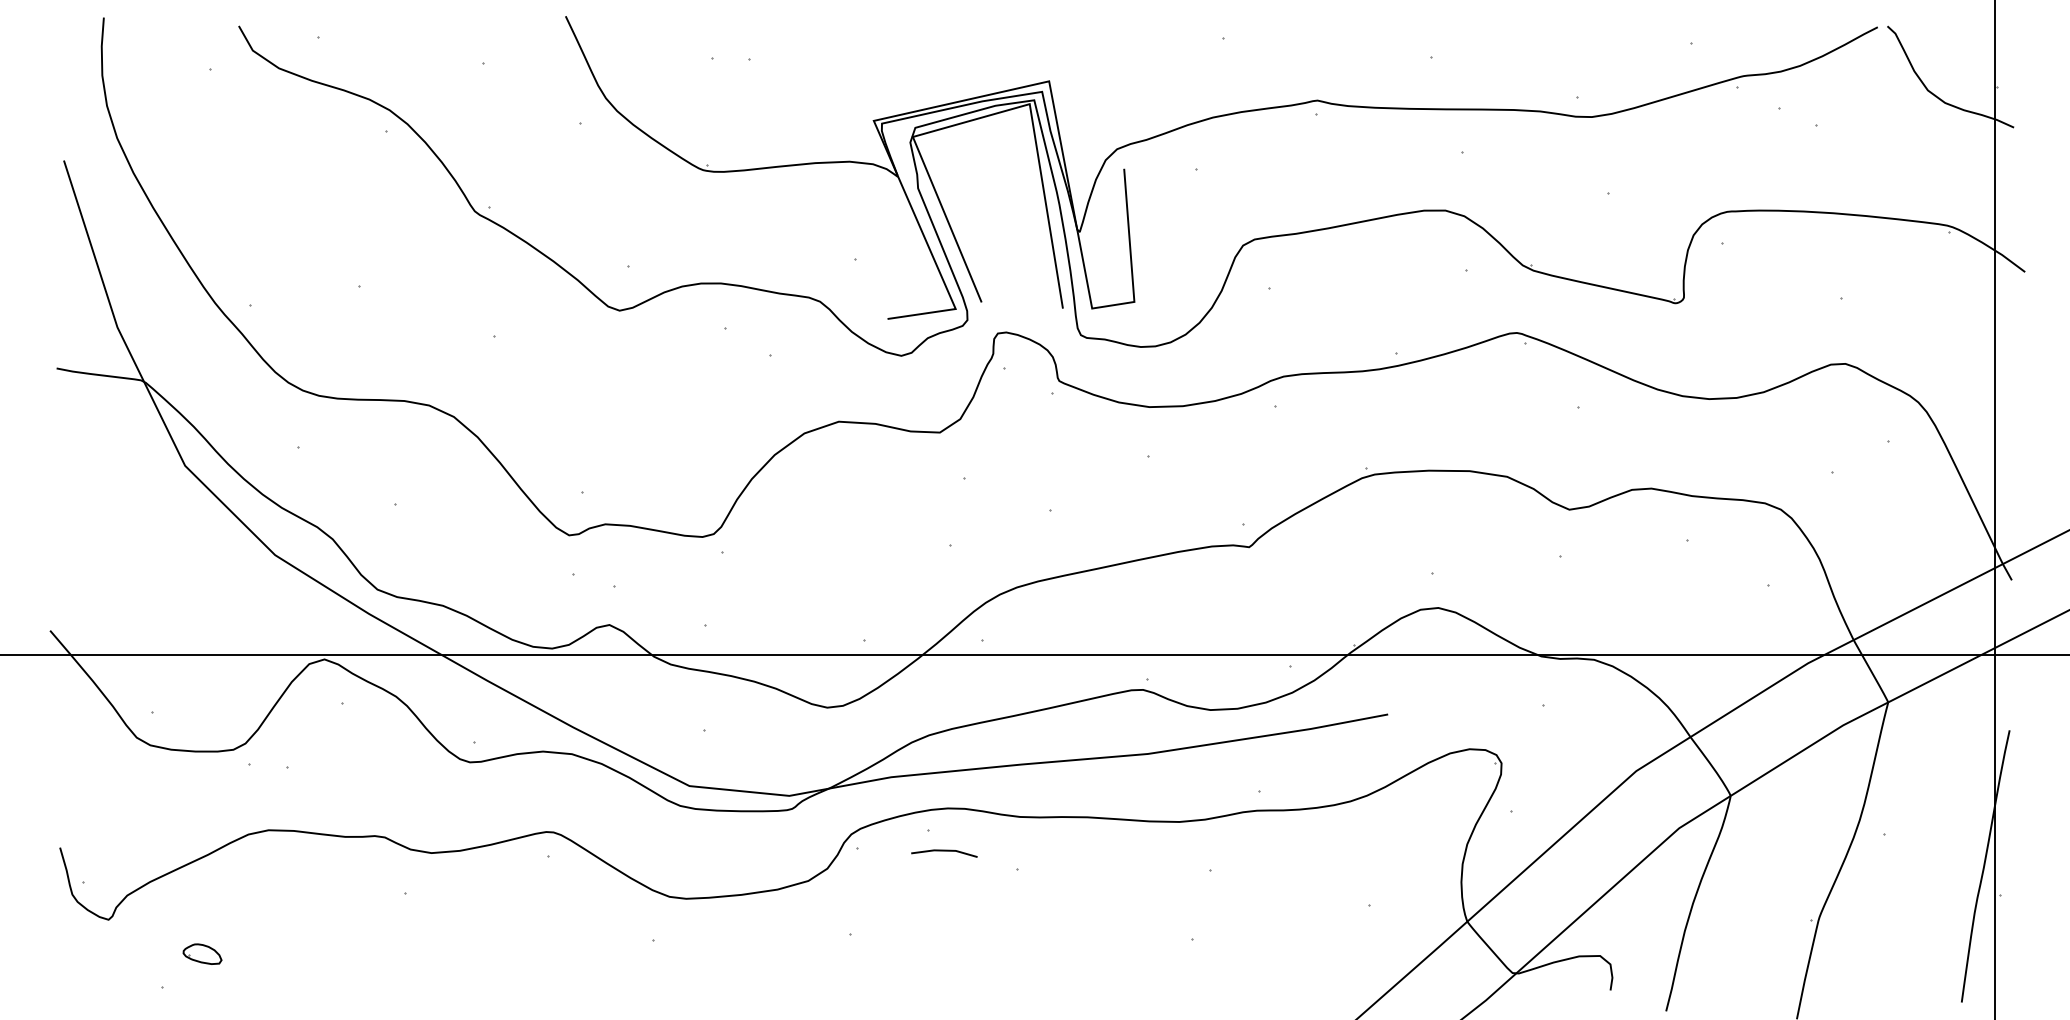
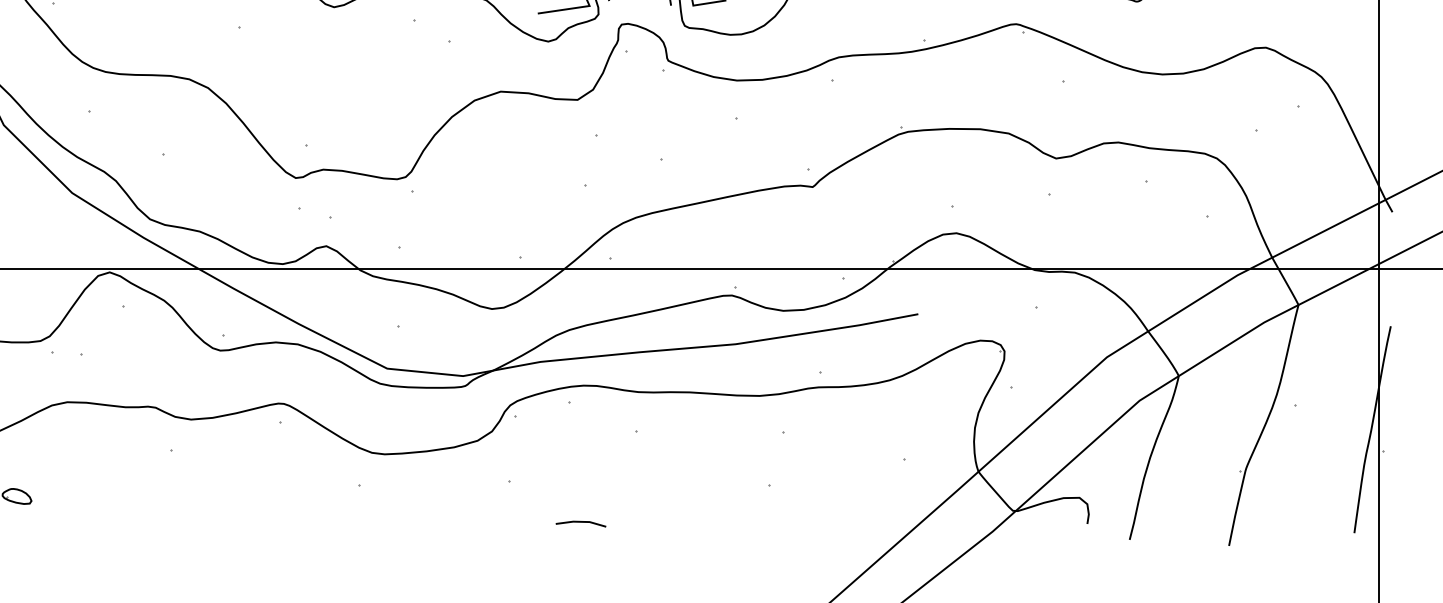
line: (944, 851) -> (581, 522), moved

